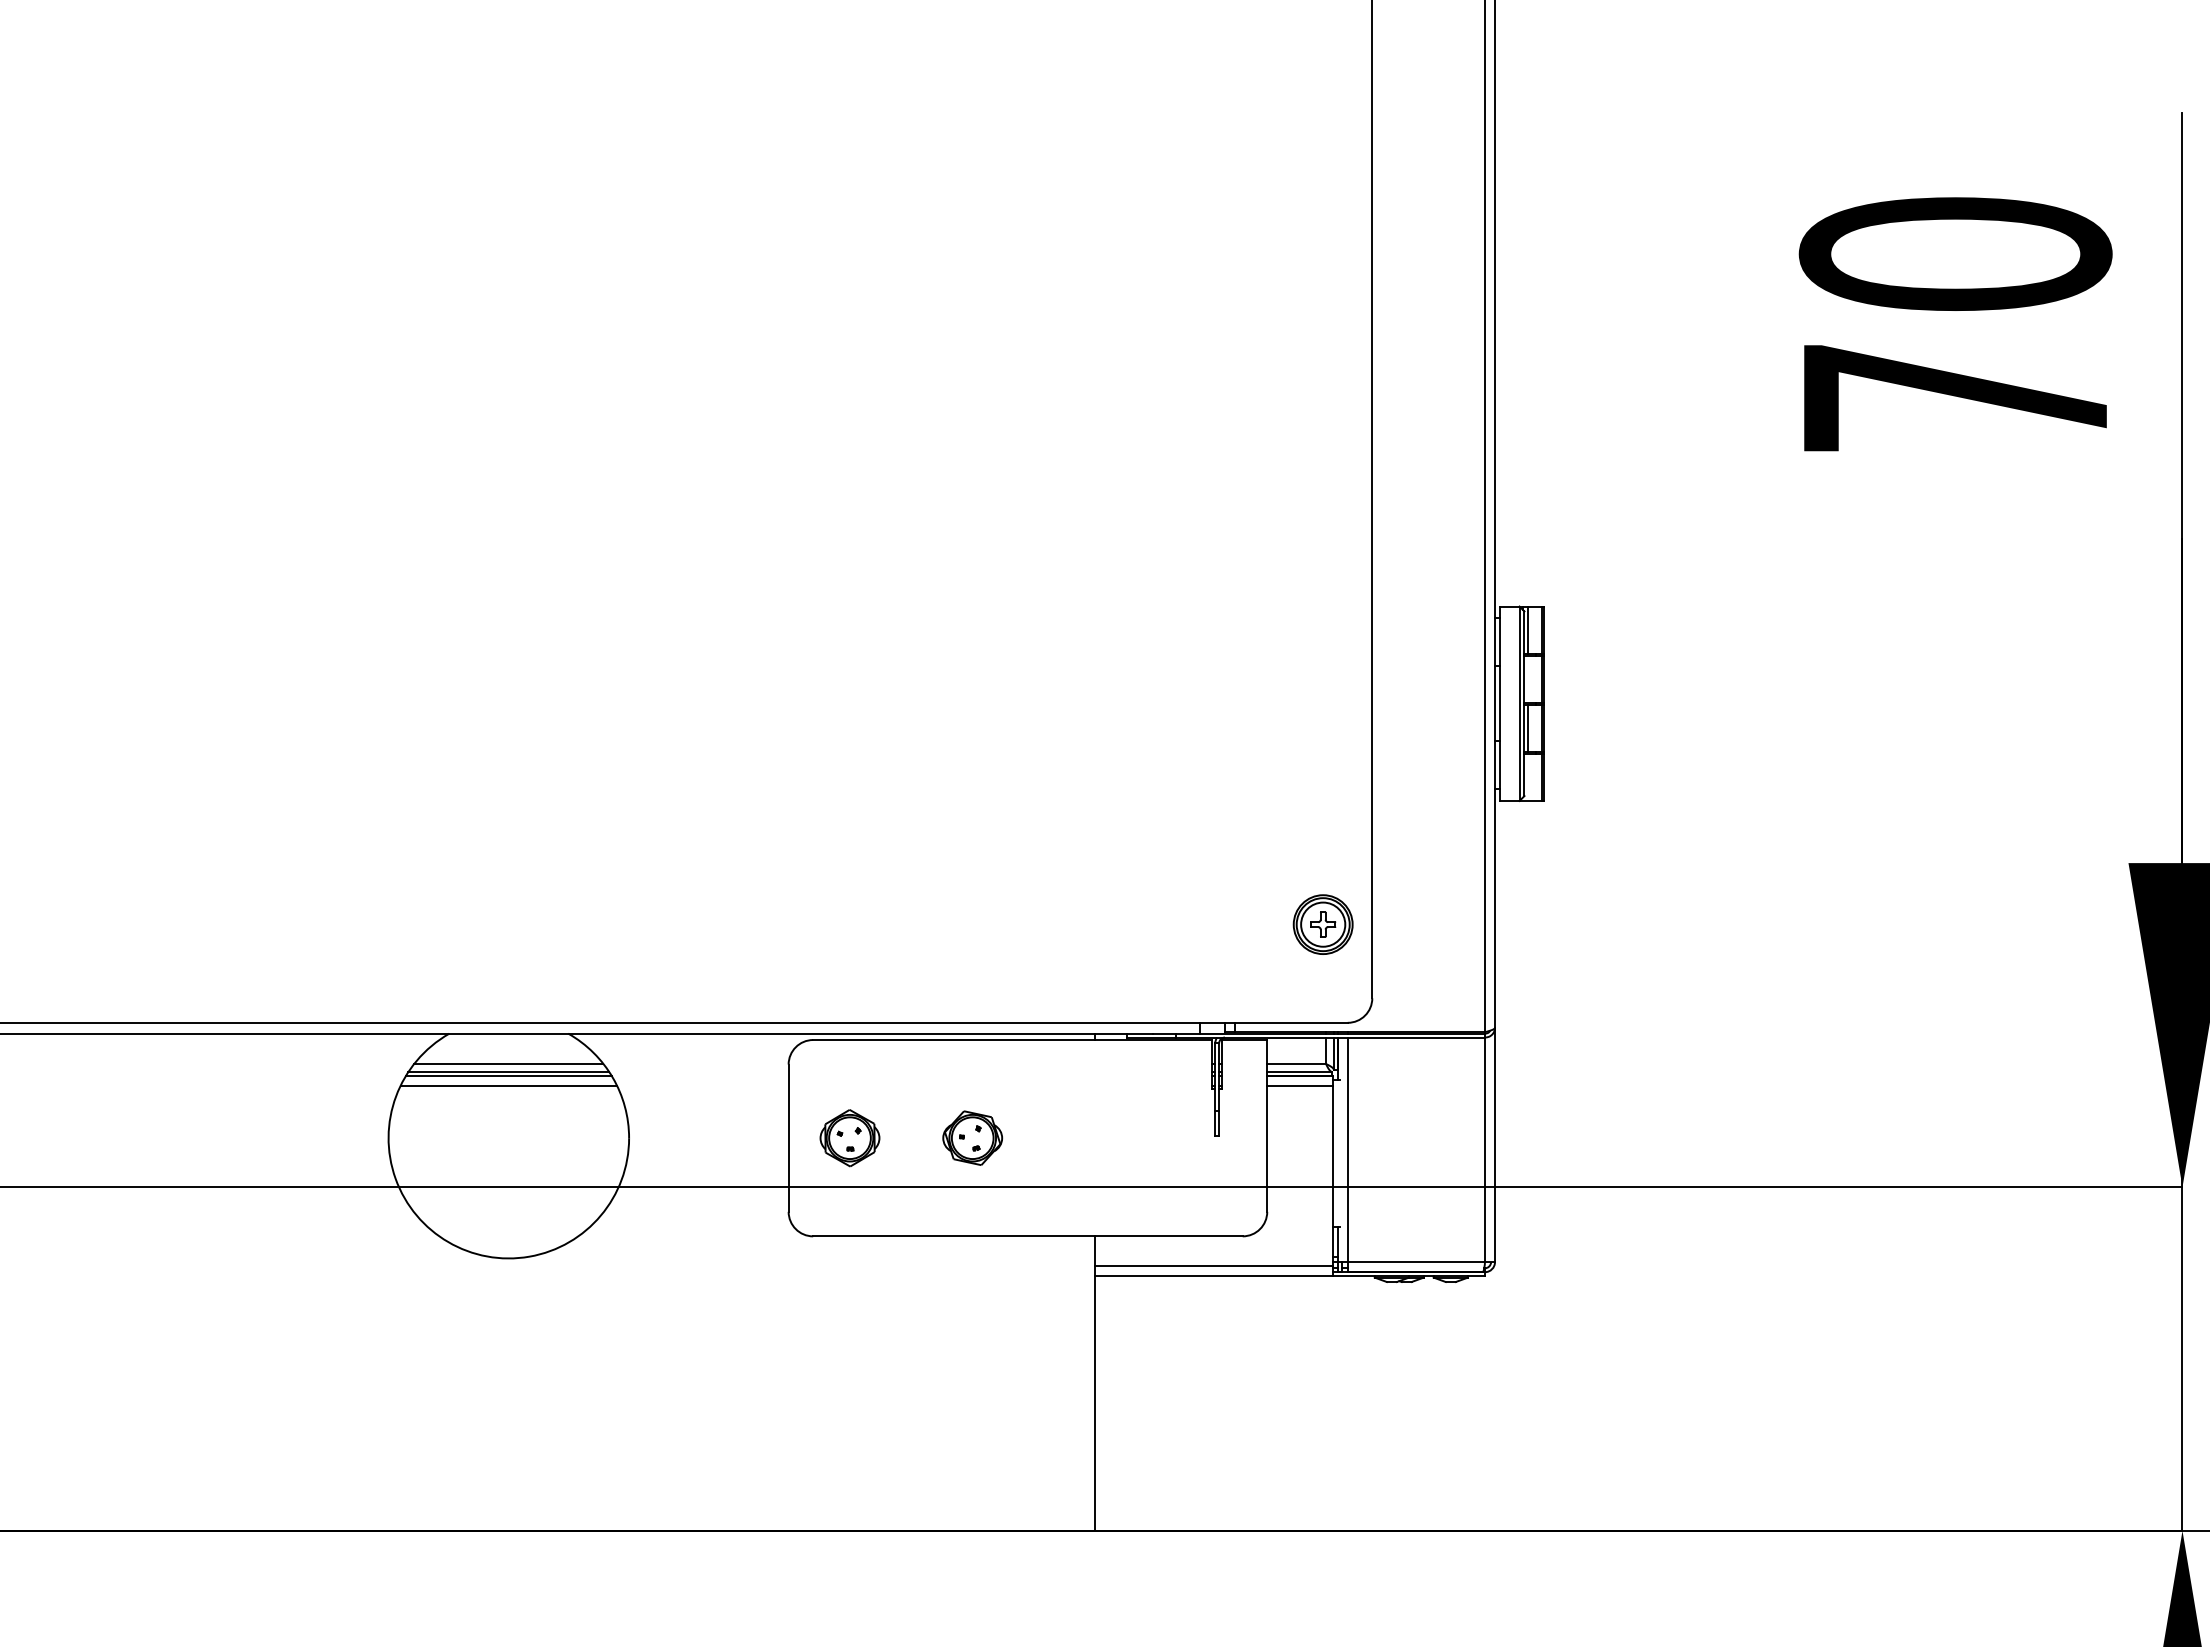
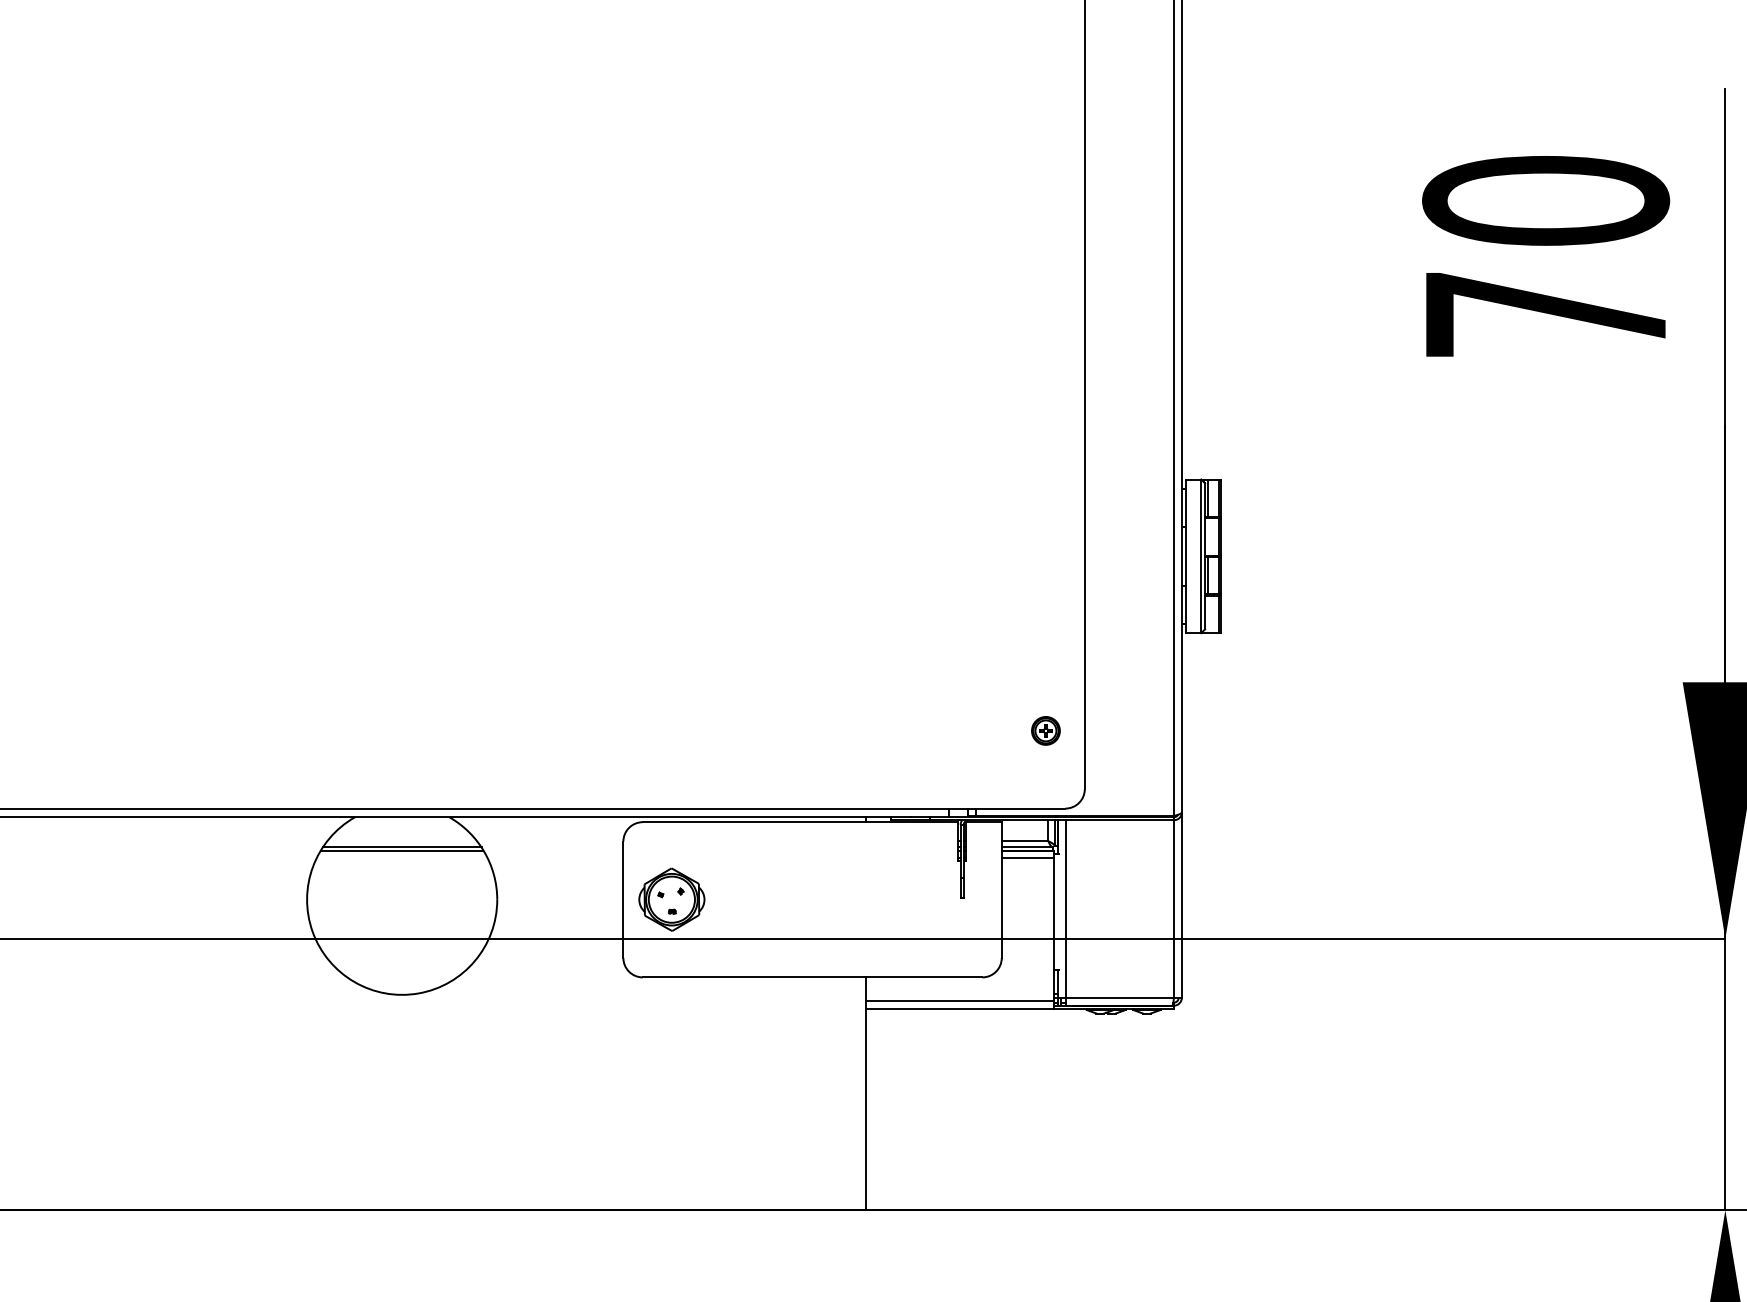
part: (1322, 924) -> (1045, 730), size x0.6
line: (508, 1063) -> (401, 840), removed
line: (508, 1085) -> (401, 858), removed
part: (972, 1137) -> (768, 899), removed
part: (849, 1138) -> (671, 900), size x1.4

